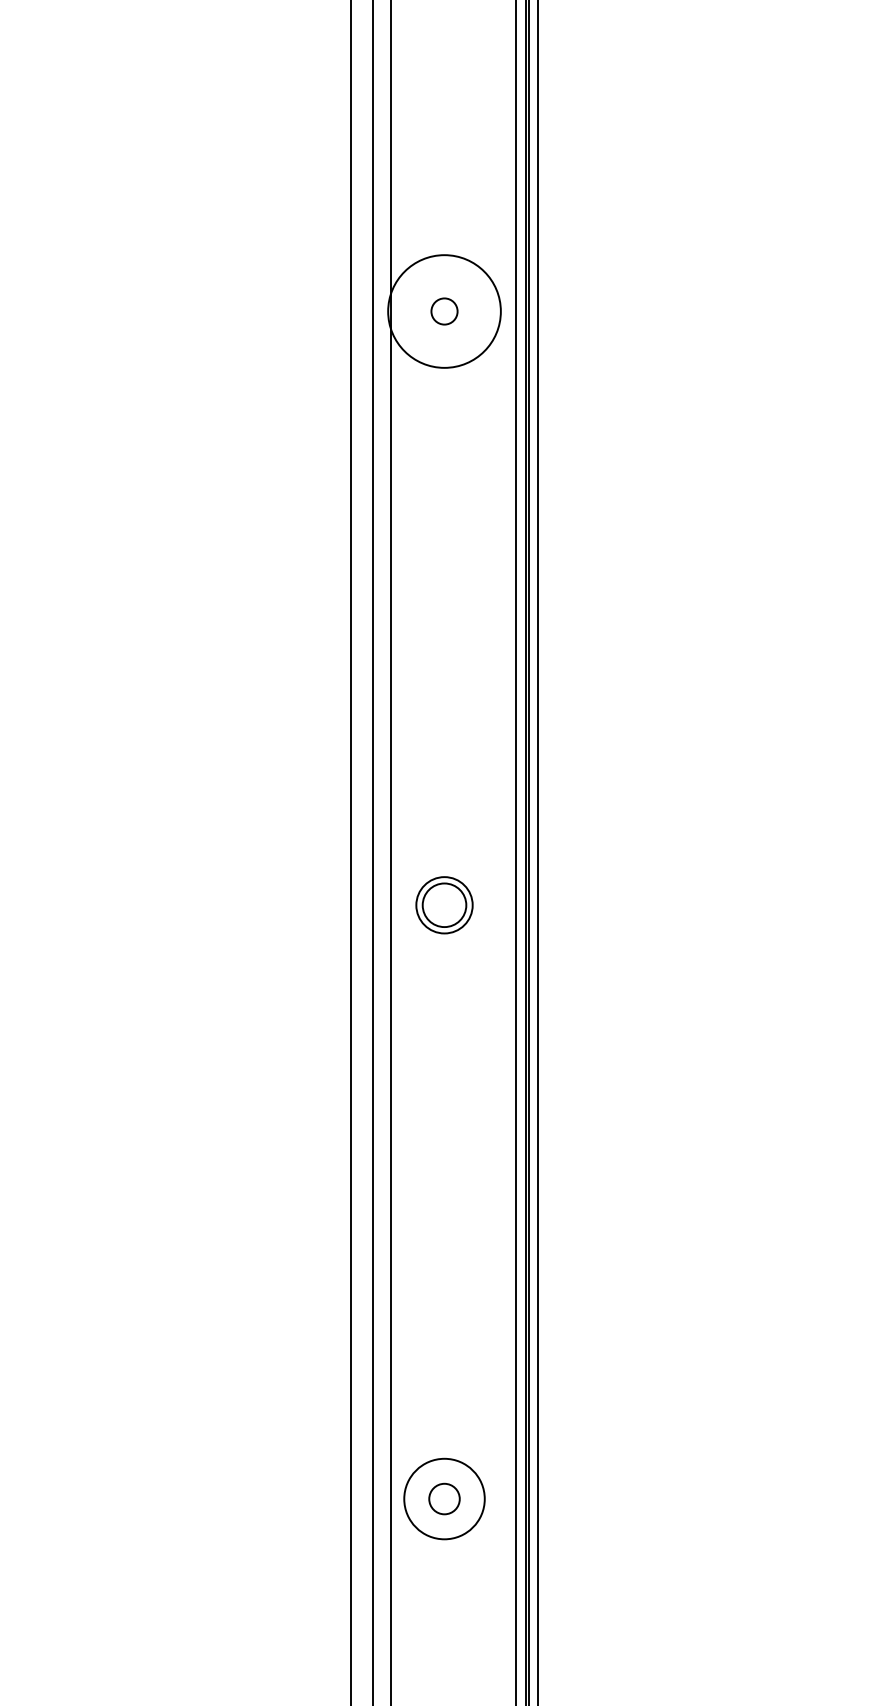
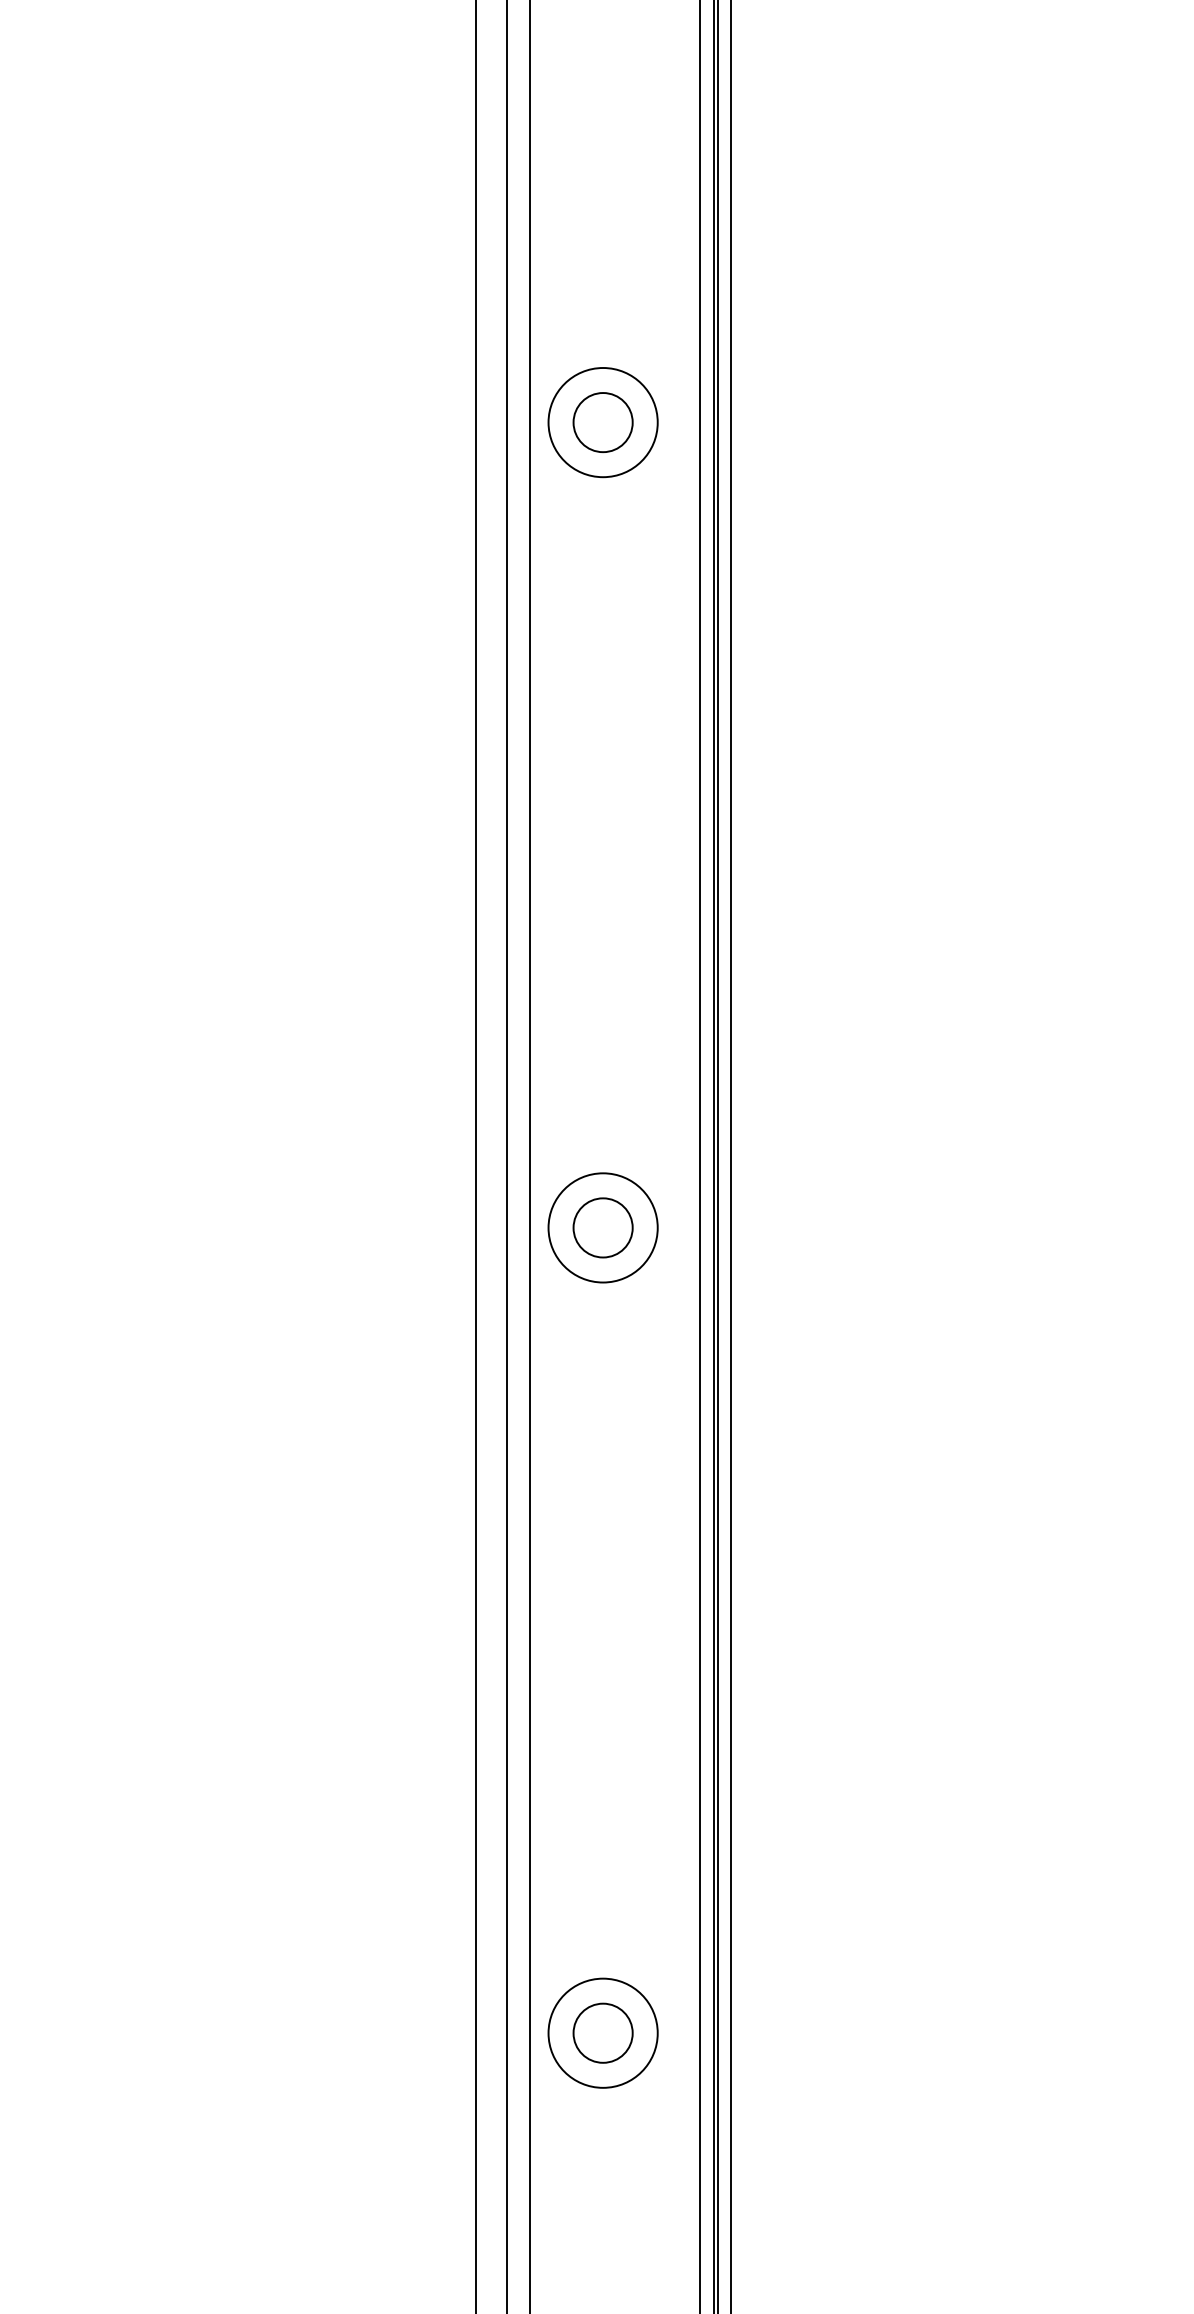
circle: (444, 311) -> (603, 422), size x0.71
circle: (444, 311) -> (603, 422), size x1.67
circle: (444, 905) -> (603, 1228), size x1.43
circle: (444, 1498) -> (603, 2032), size x1.43

